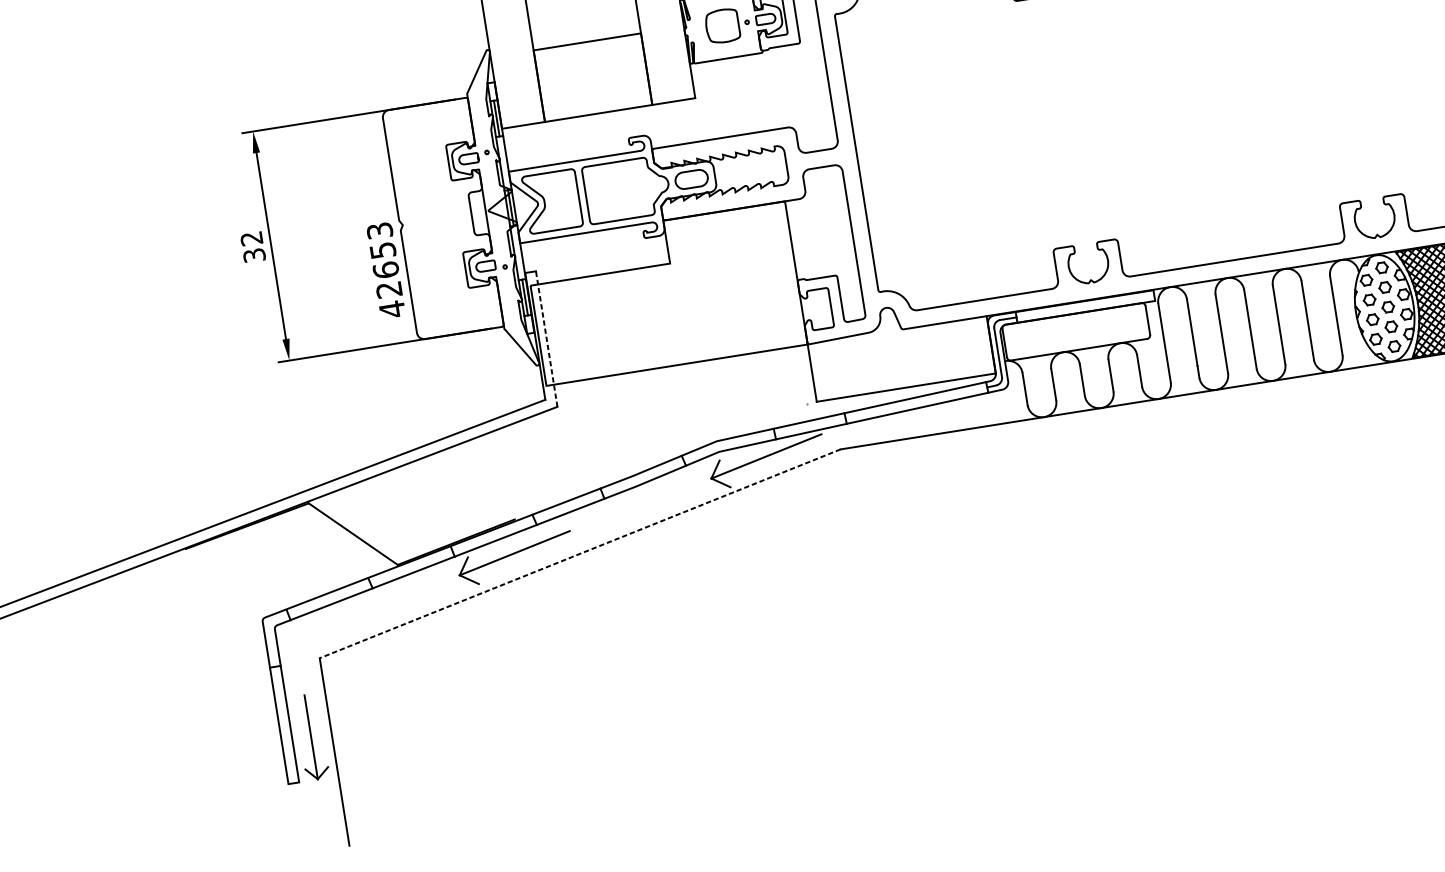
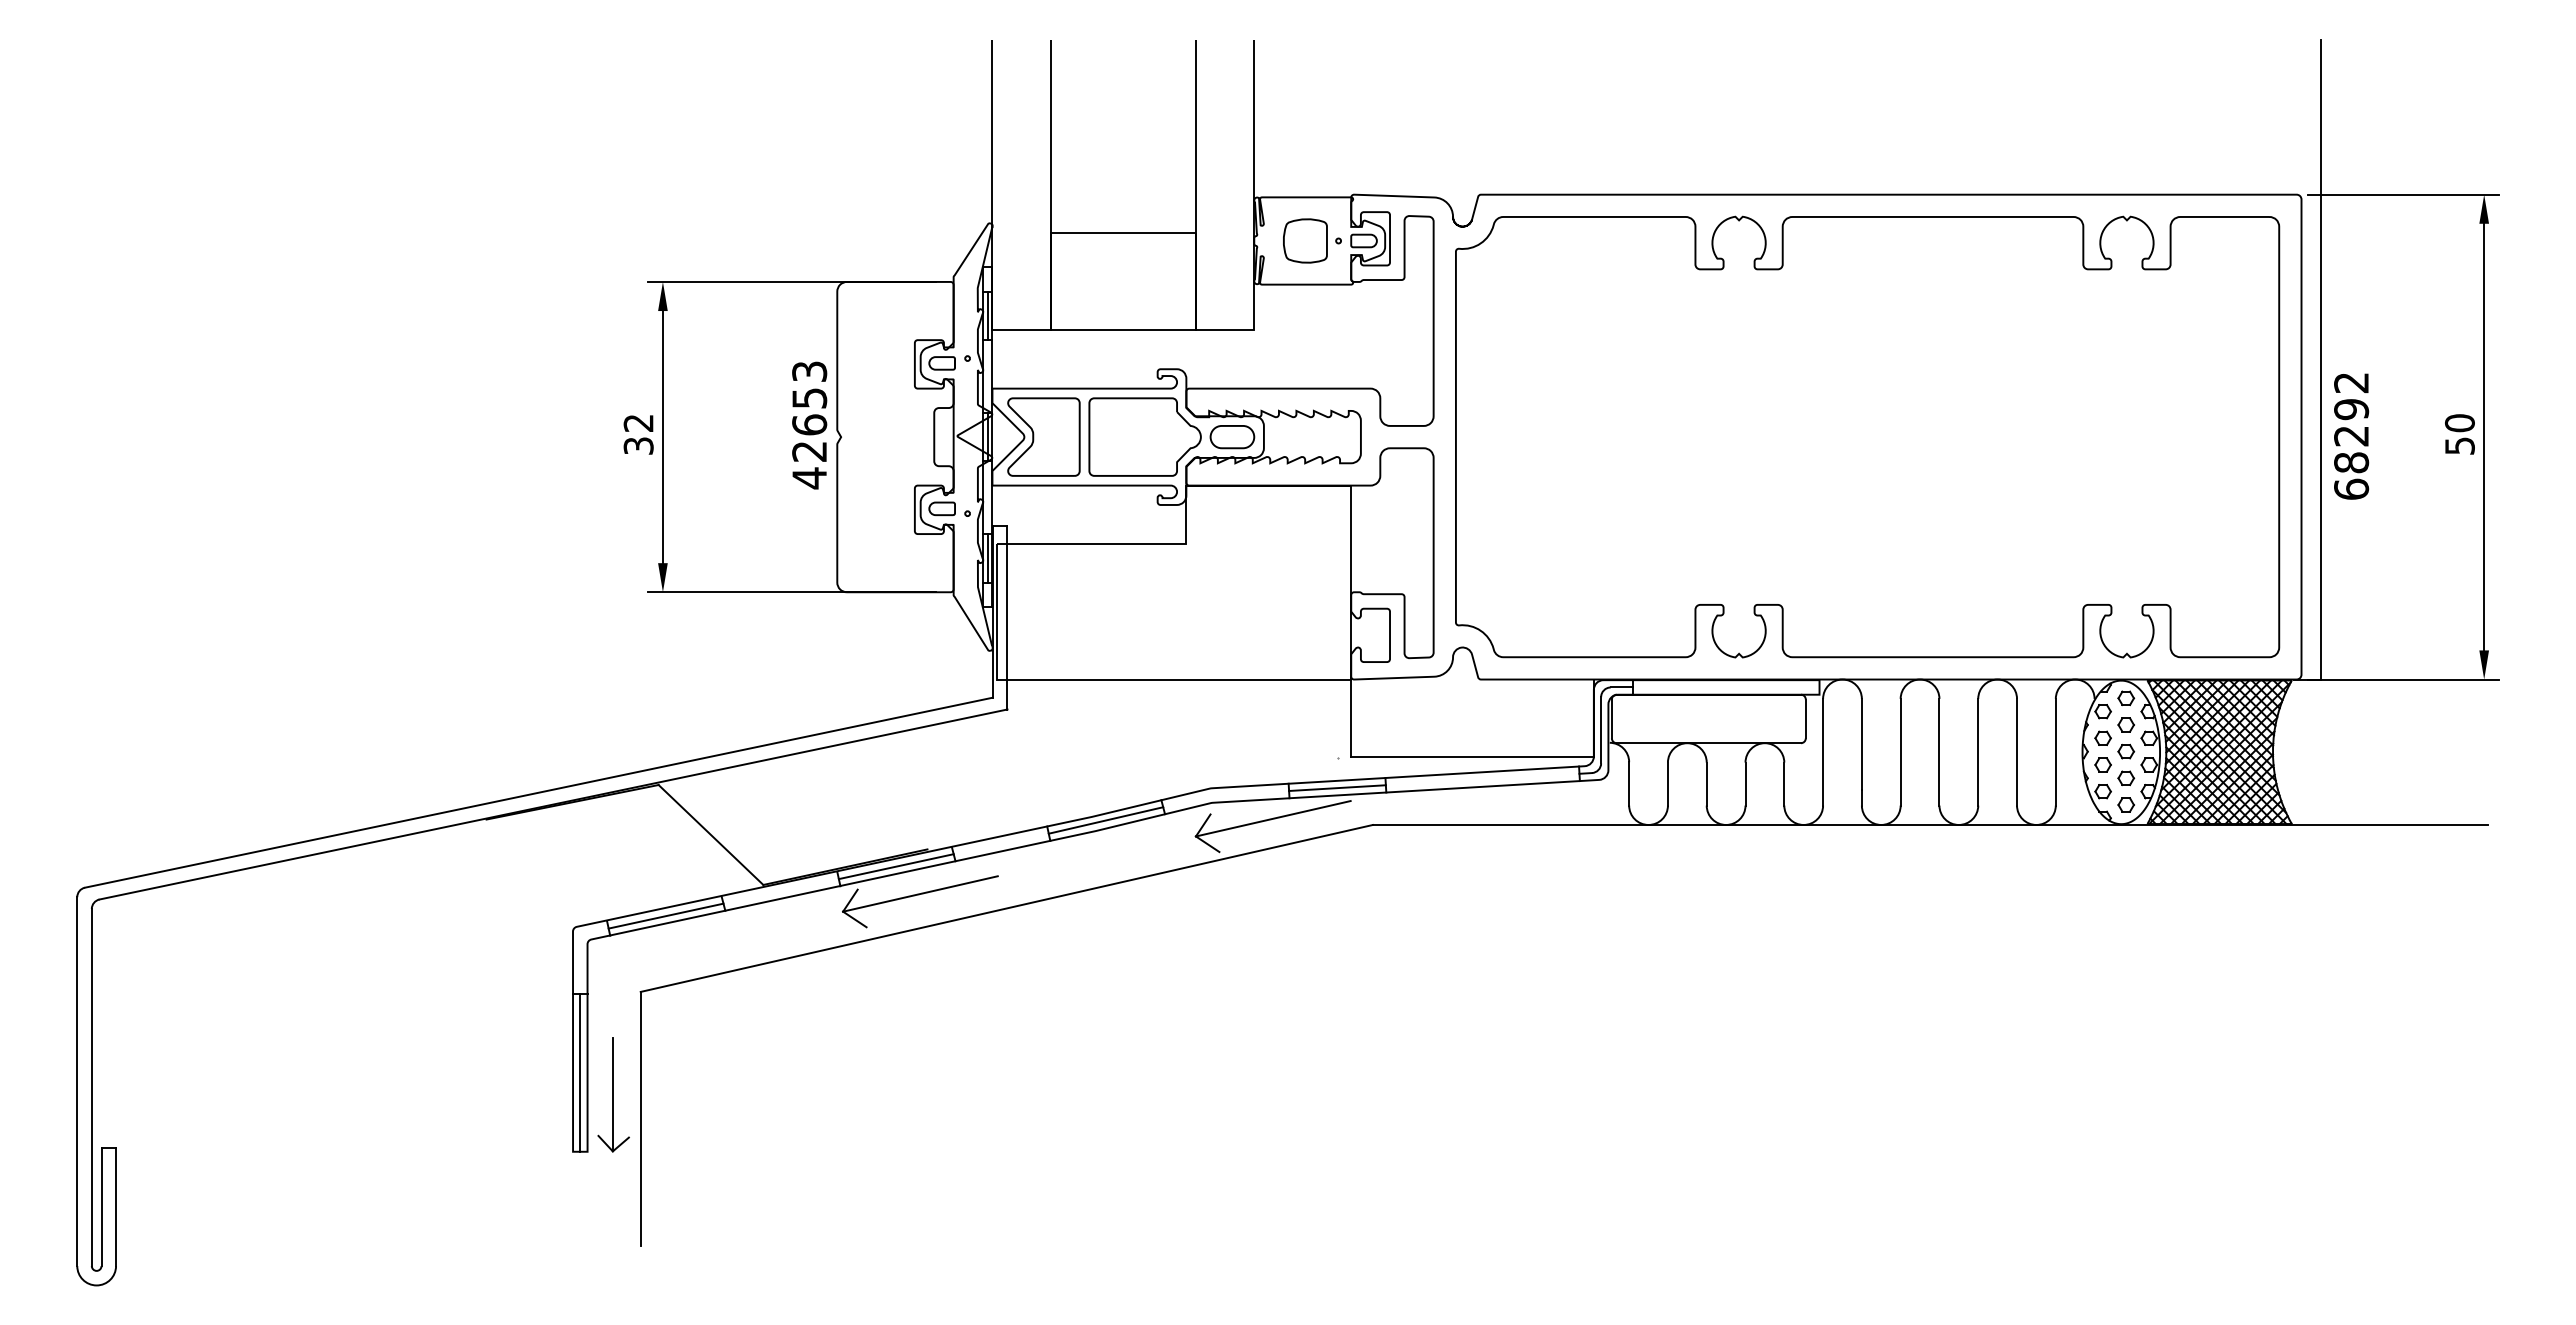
text: (386, 270) -> (809, 425), moved
line: (546, 338) -> (1007, 617), dashed -> solid
line: (810, 425) -> (1337, 787), added
line: (642, 477) -> (1105, 820), added
line: (493, 535) -> (895, 866), added
line: (580, 553) -> (1006, 908), dashed -> solid
line: (329, 598) -> (665, 915), added
line: (284, 724) -> (580, 1072), added

